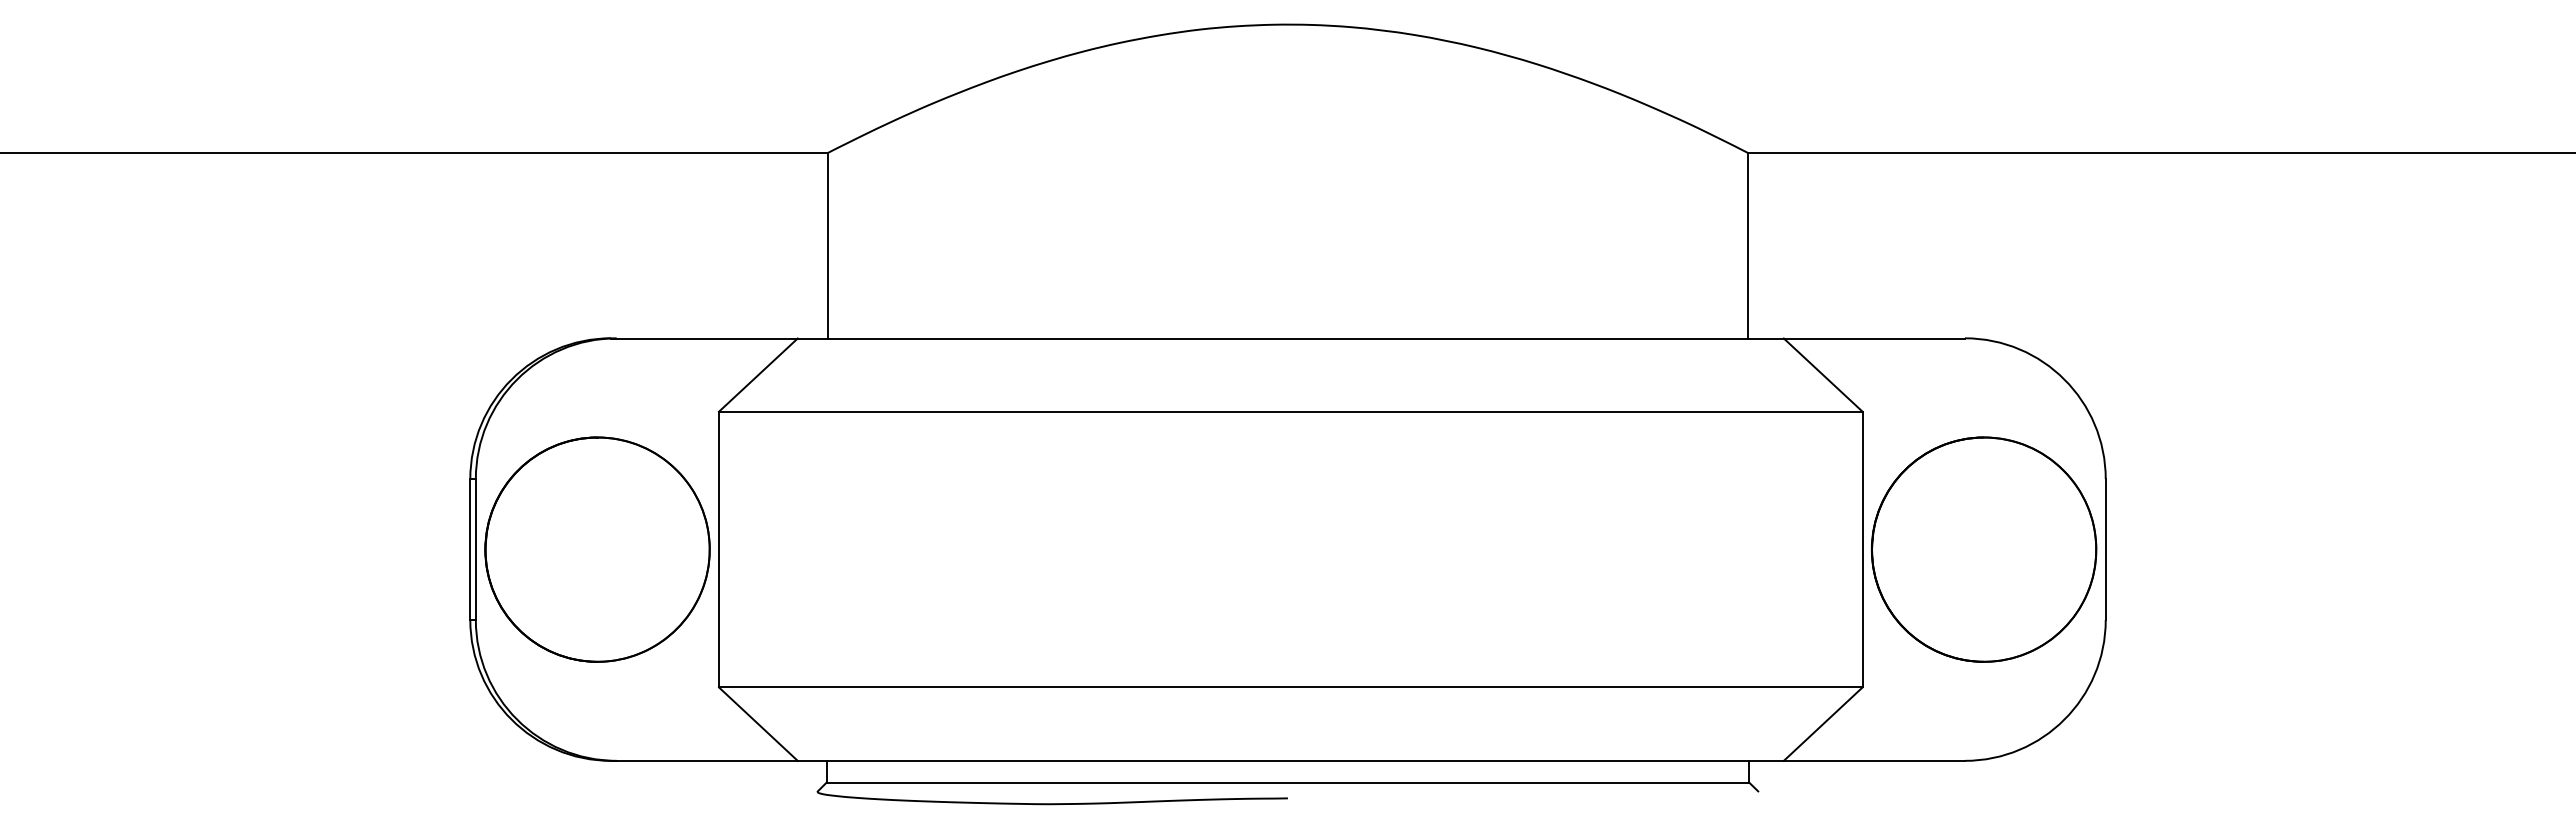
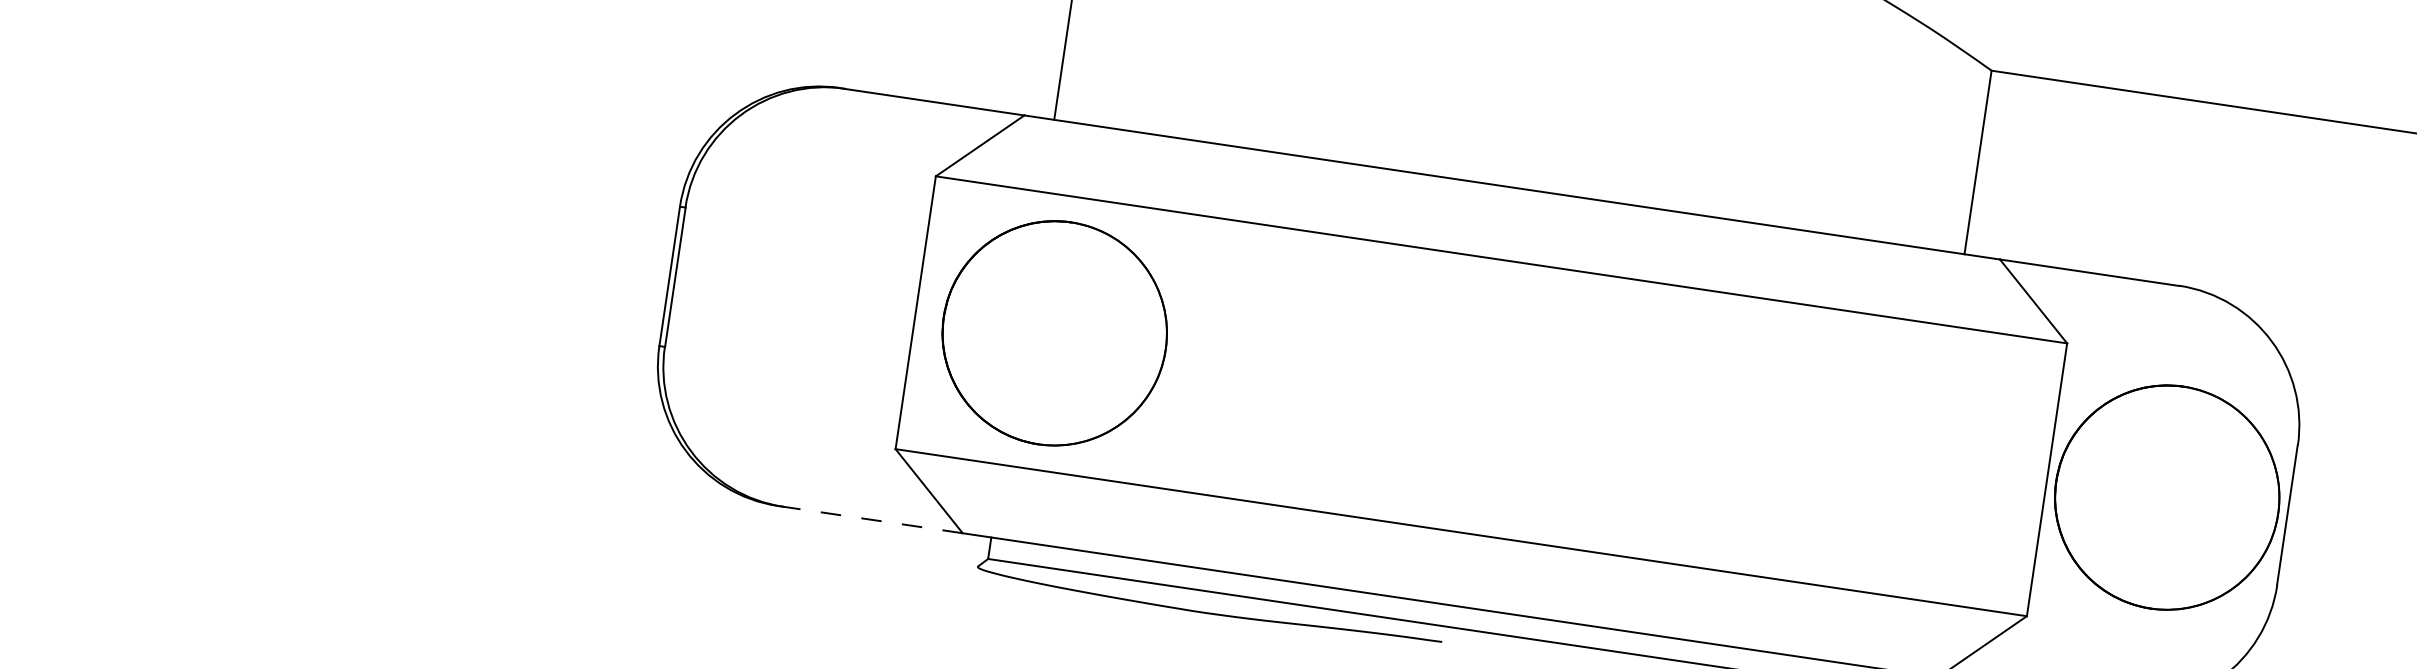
circle: (597, 549) -> (1054, 333), moved
line: (707, 760) -> (873, 519), solid -> dashed

